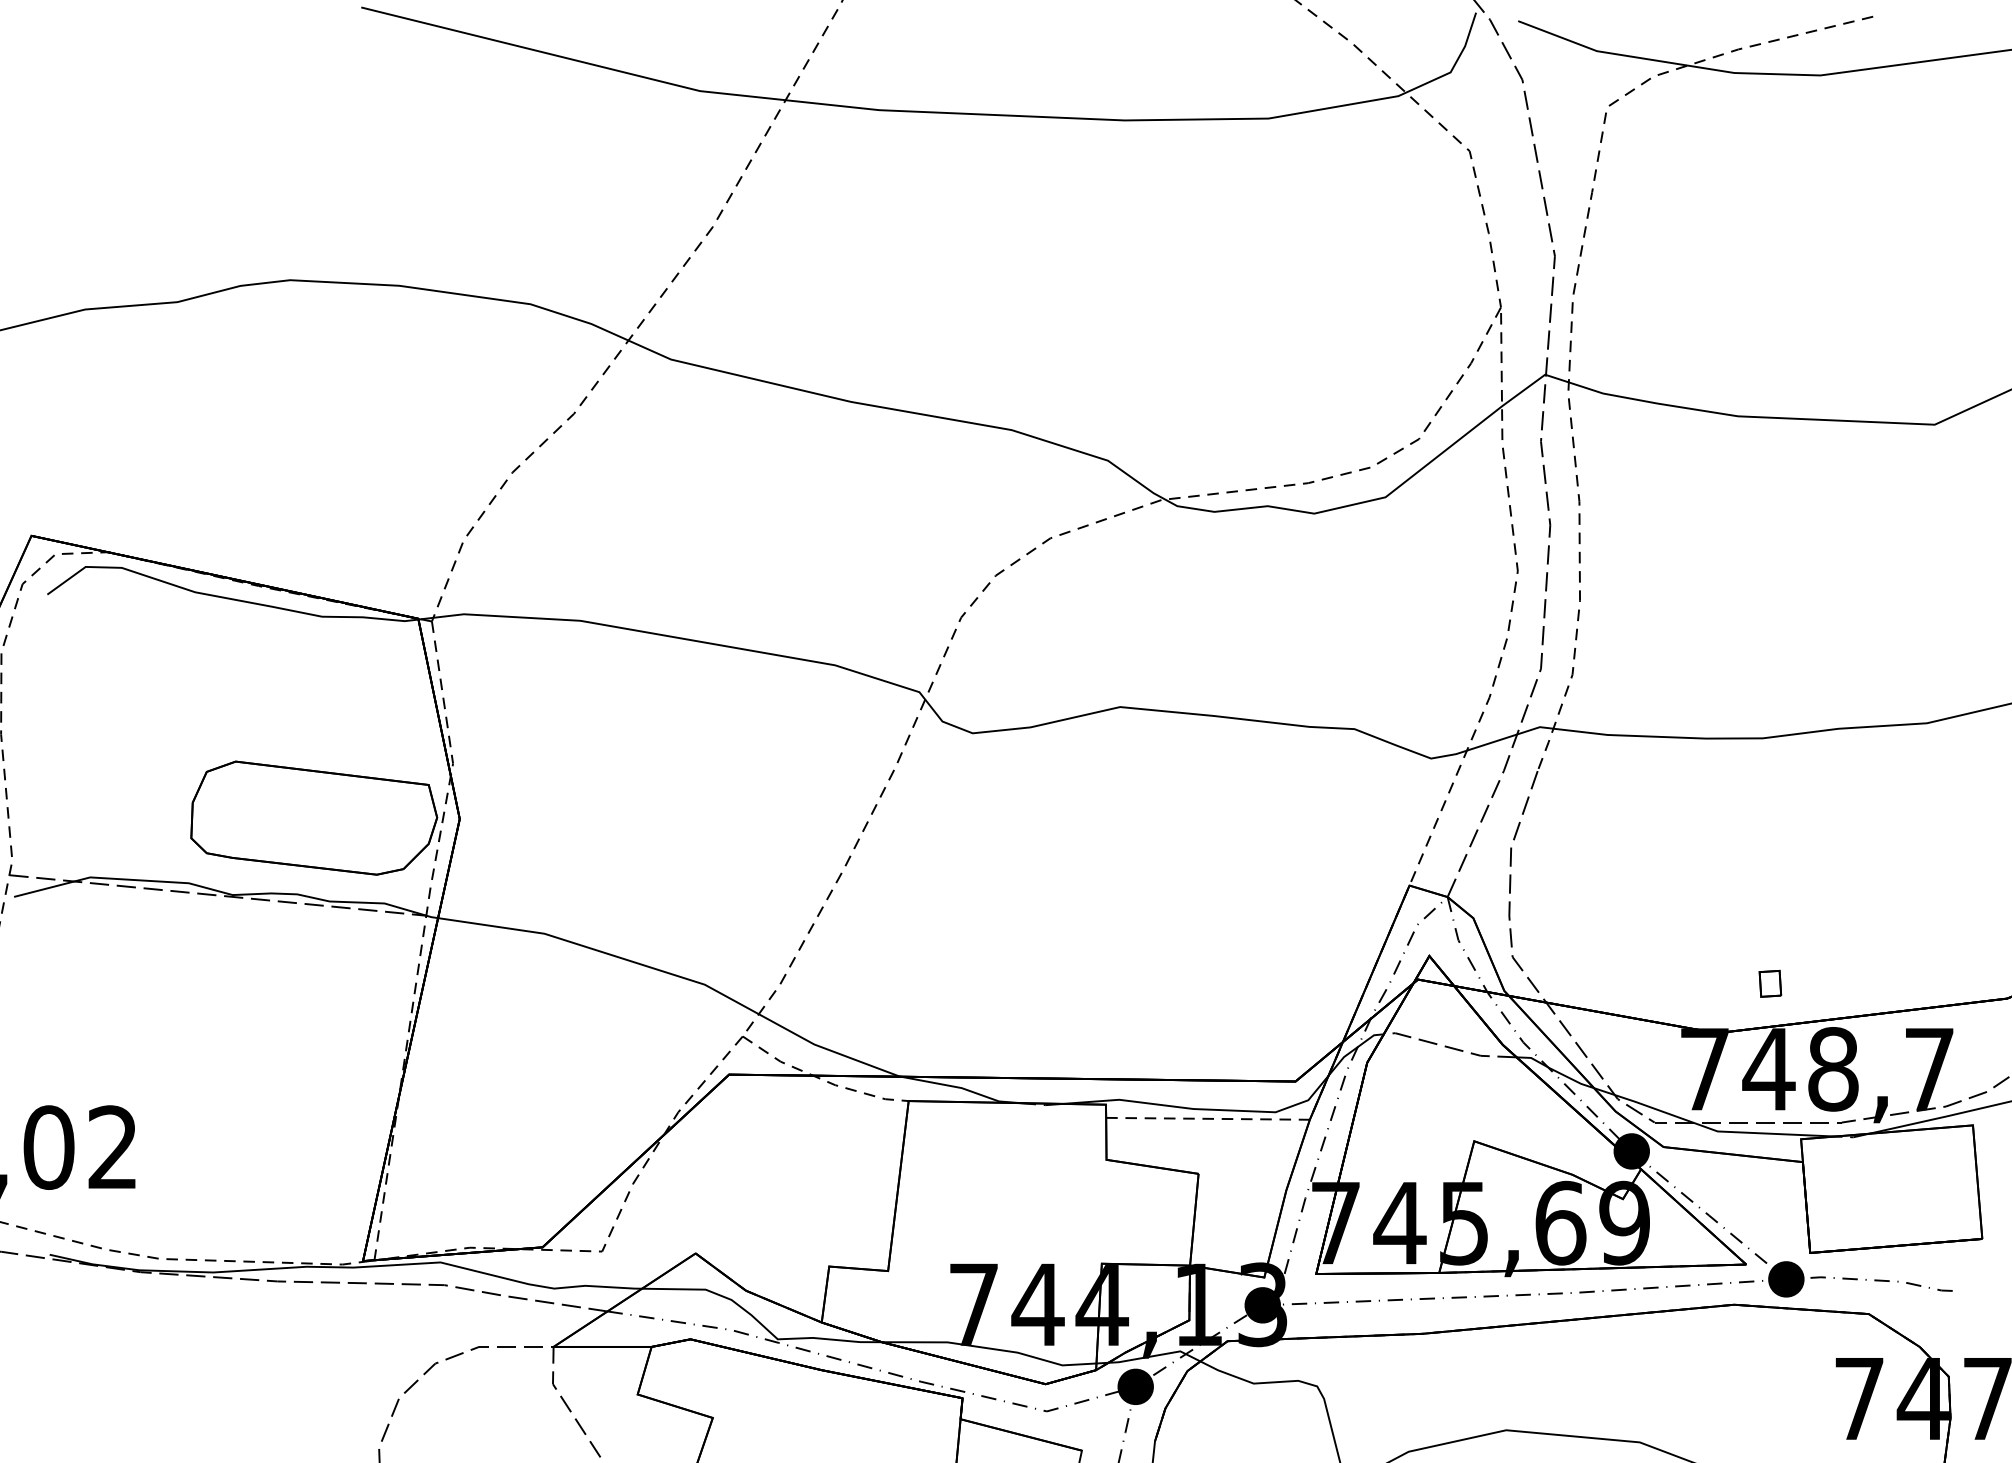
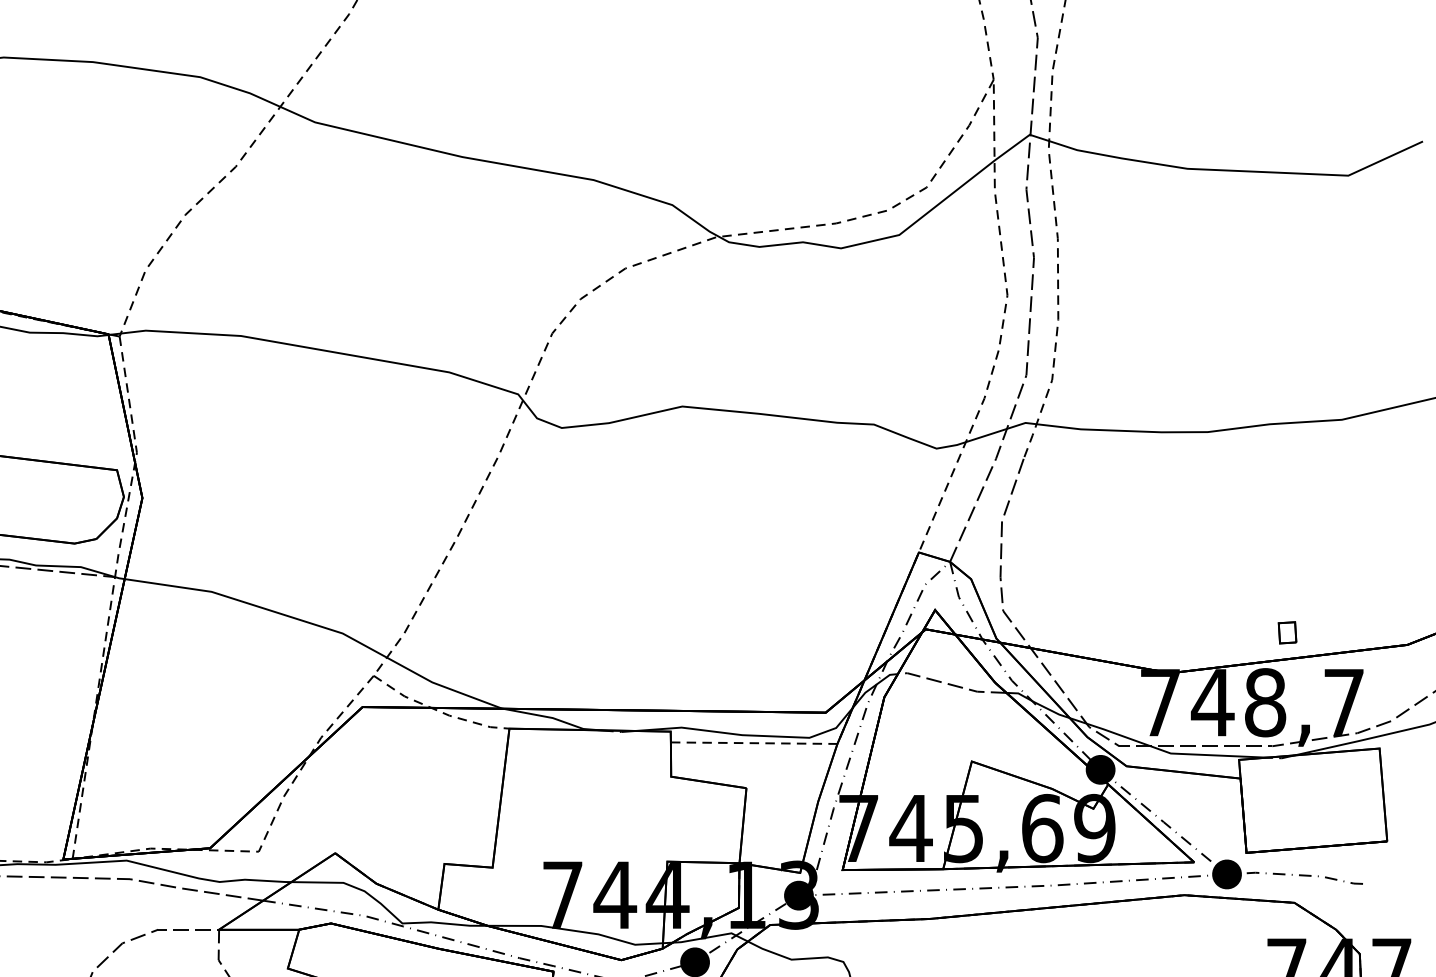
part: (1770, 983) -> (1287, 632), moved

